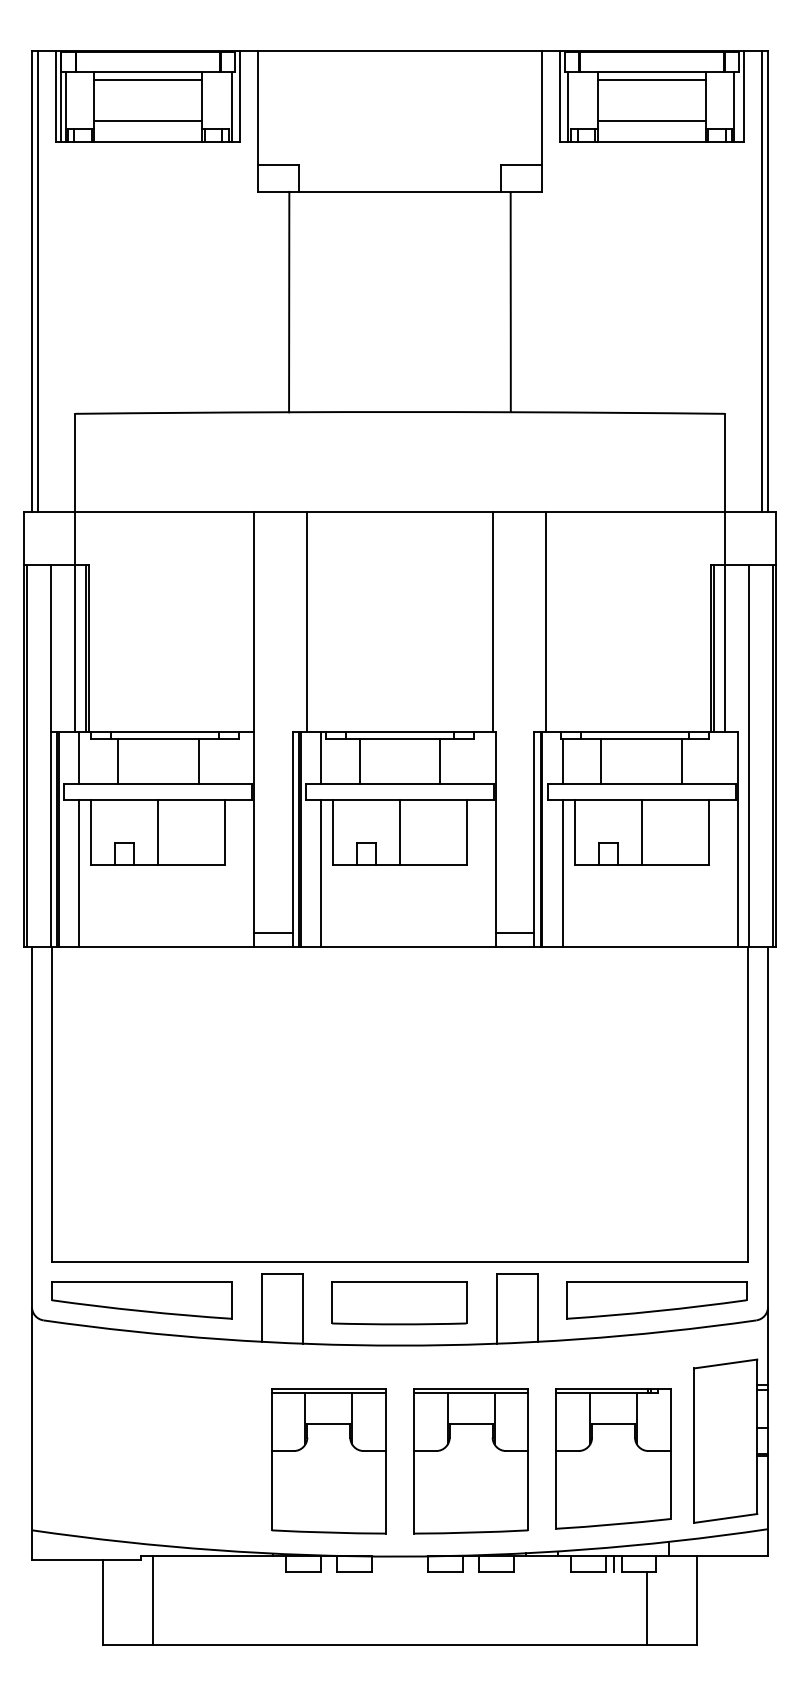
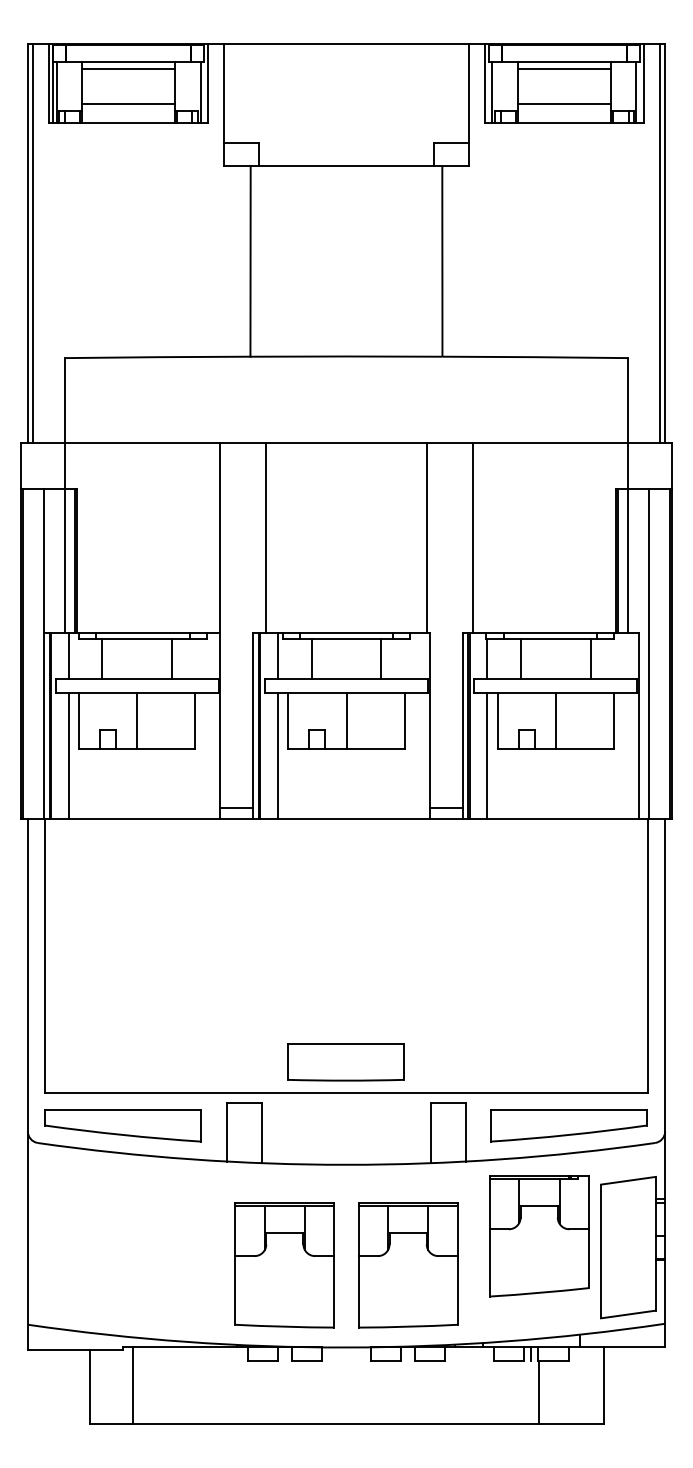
part: (399, 1303) -> (346, 1062), moved
part: (613, 1458) -> (539, 1235), moved
line: (647, 1608) -> (539, 1392), moved

